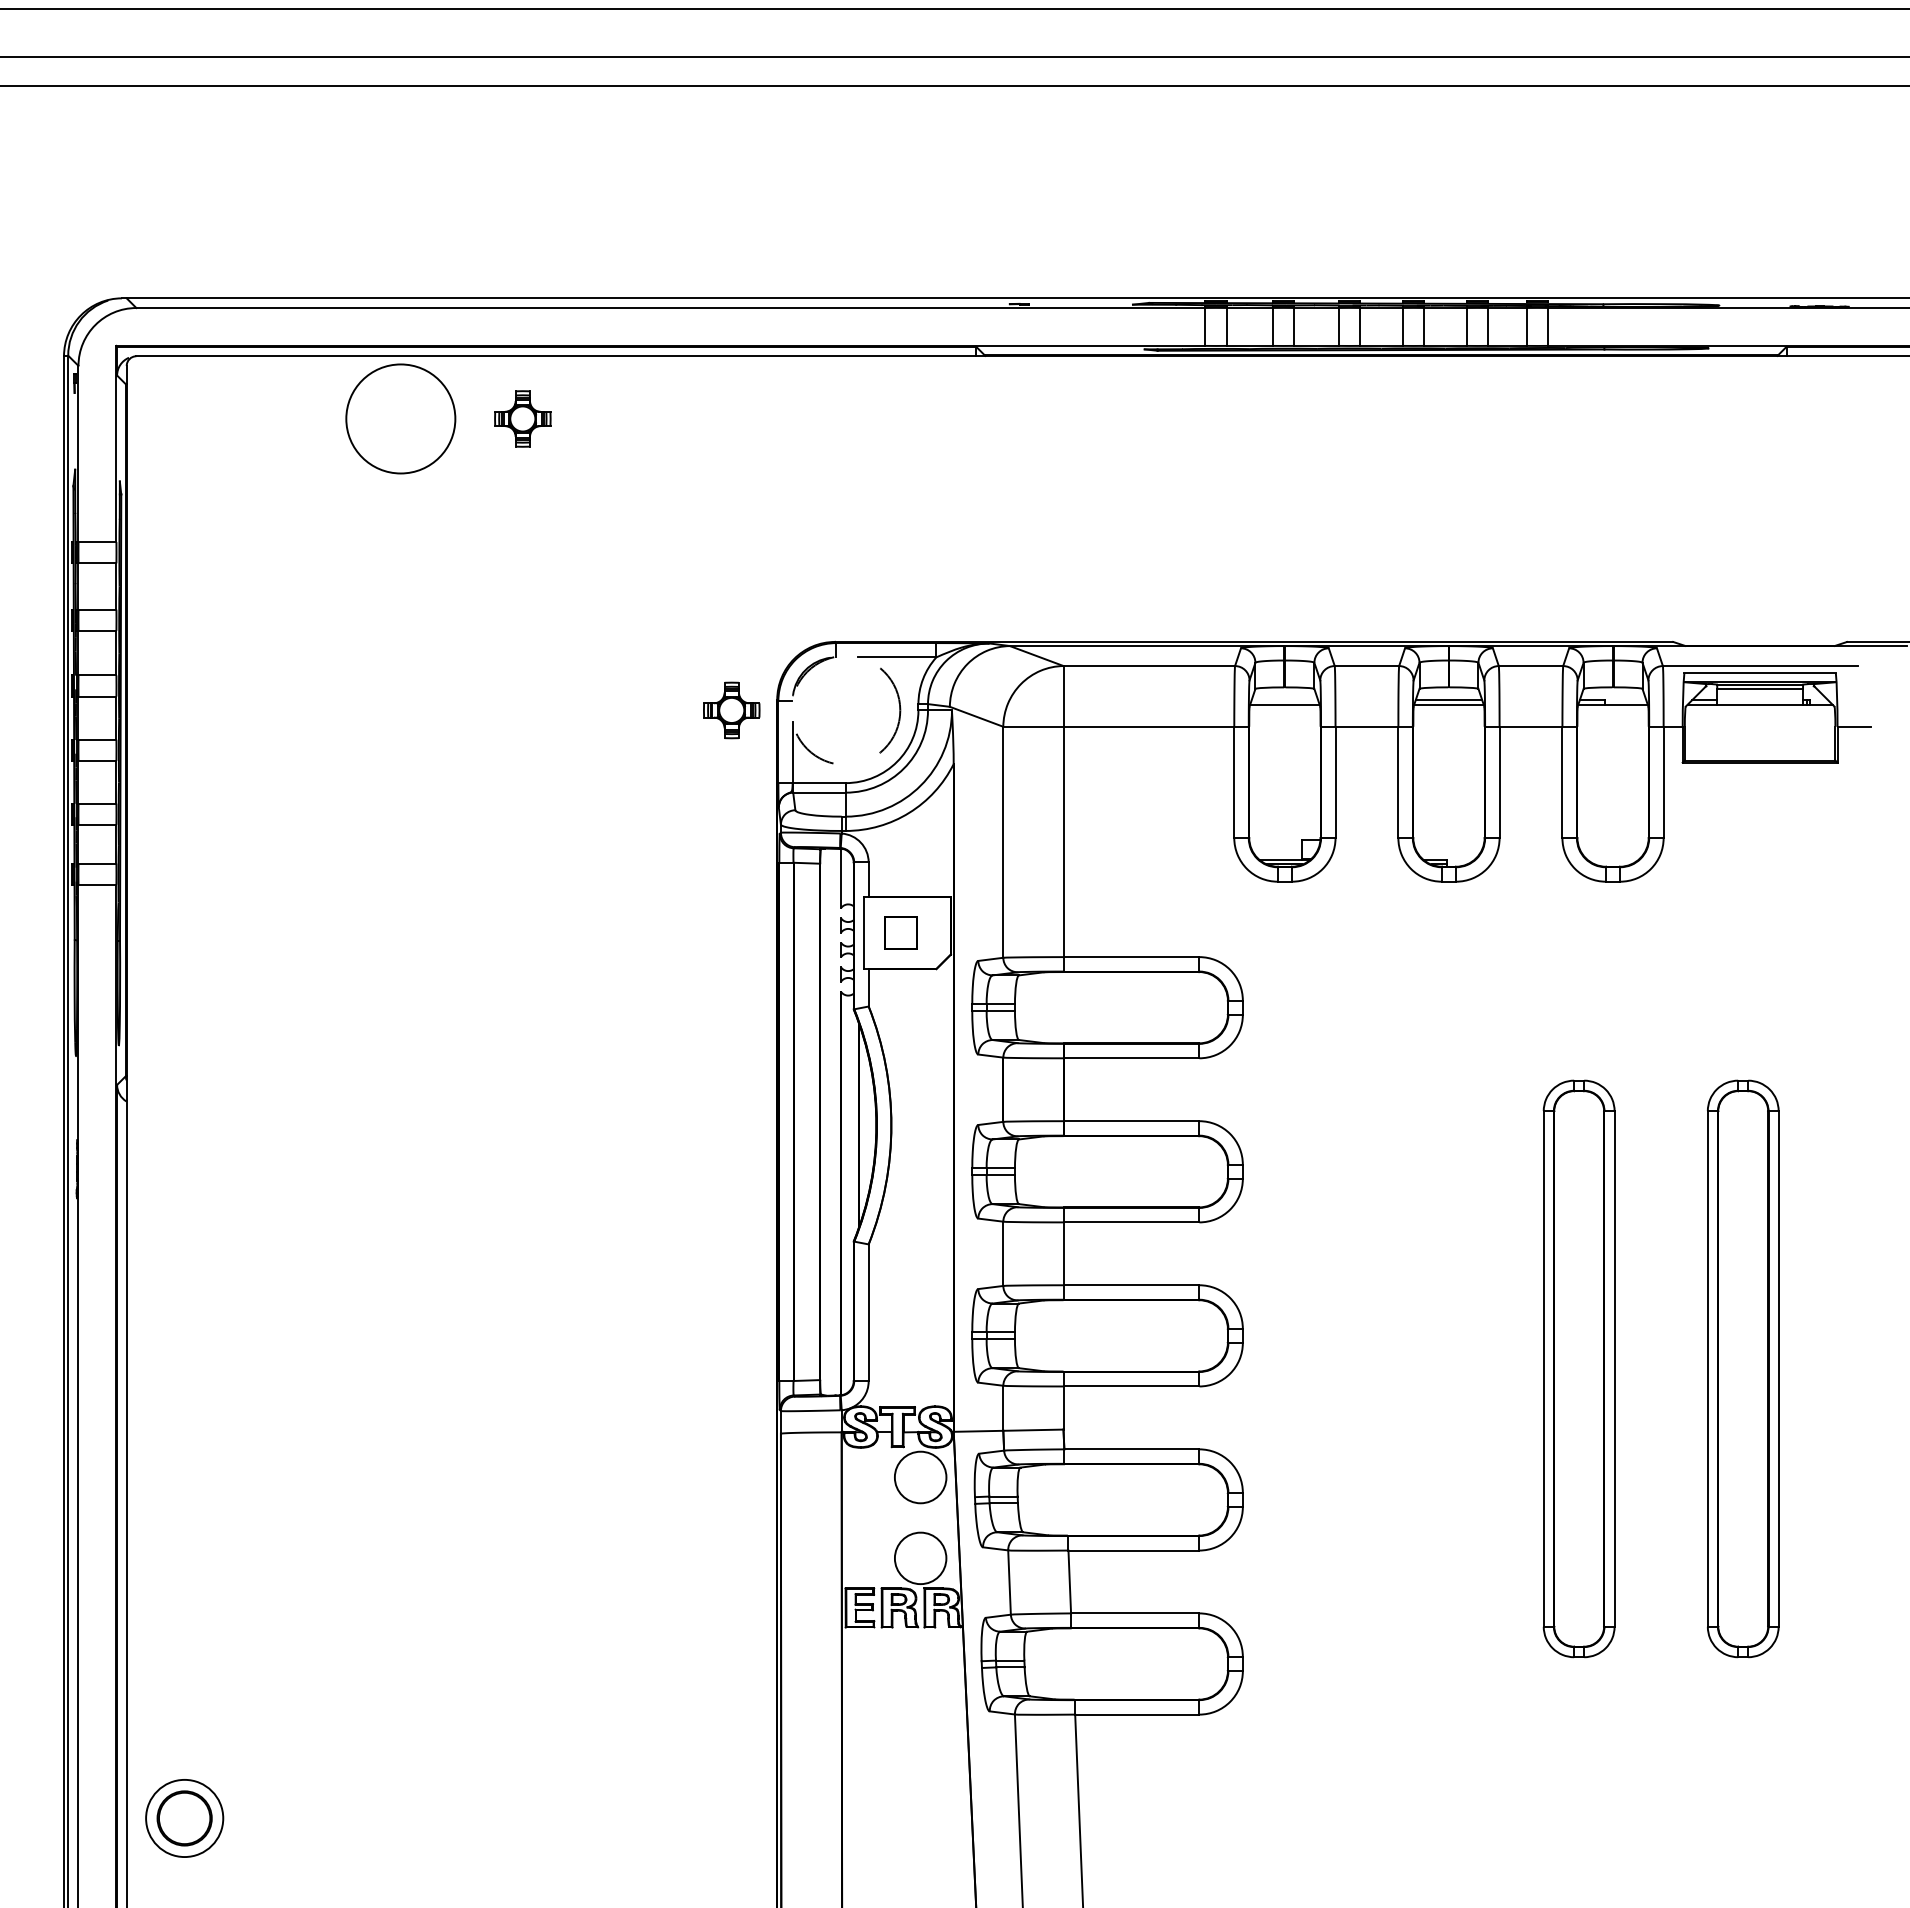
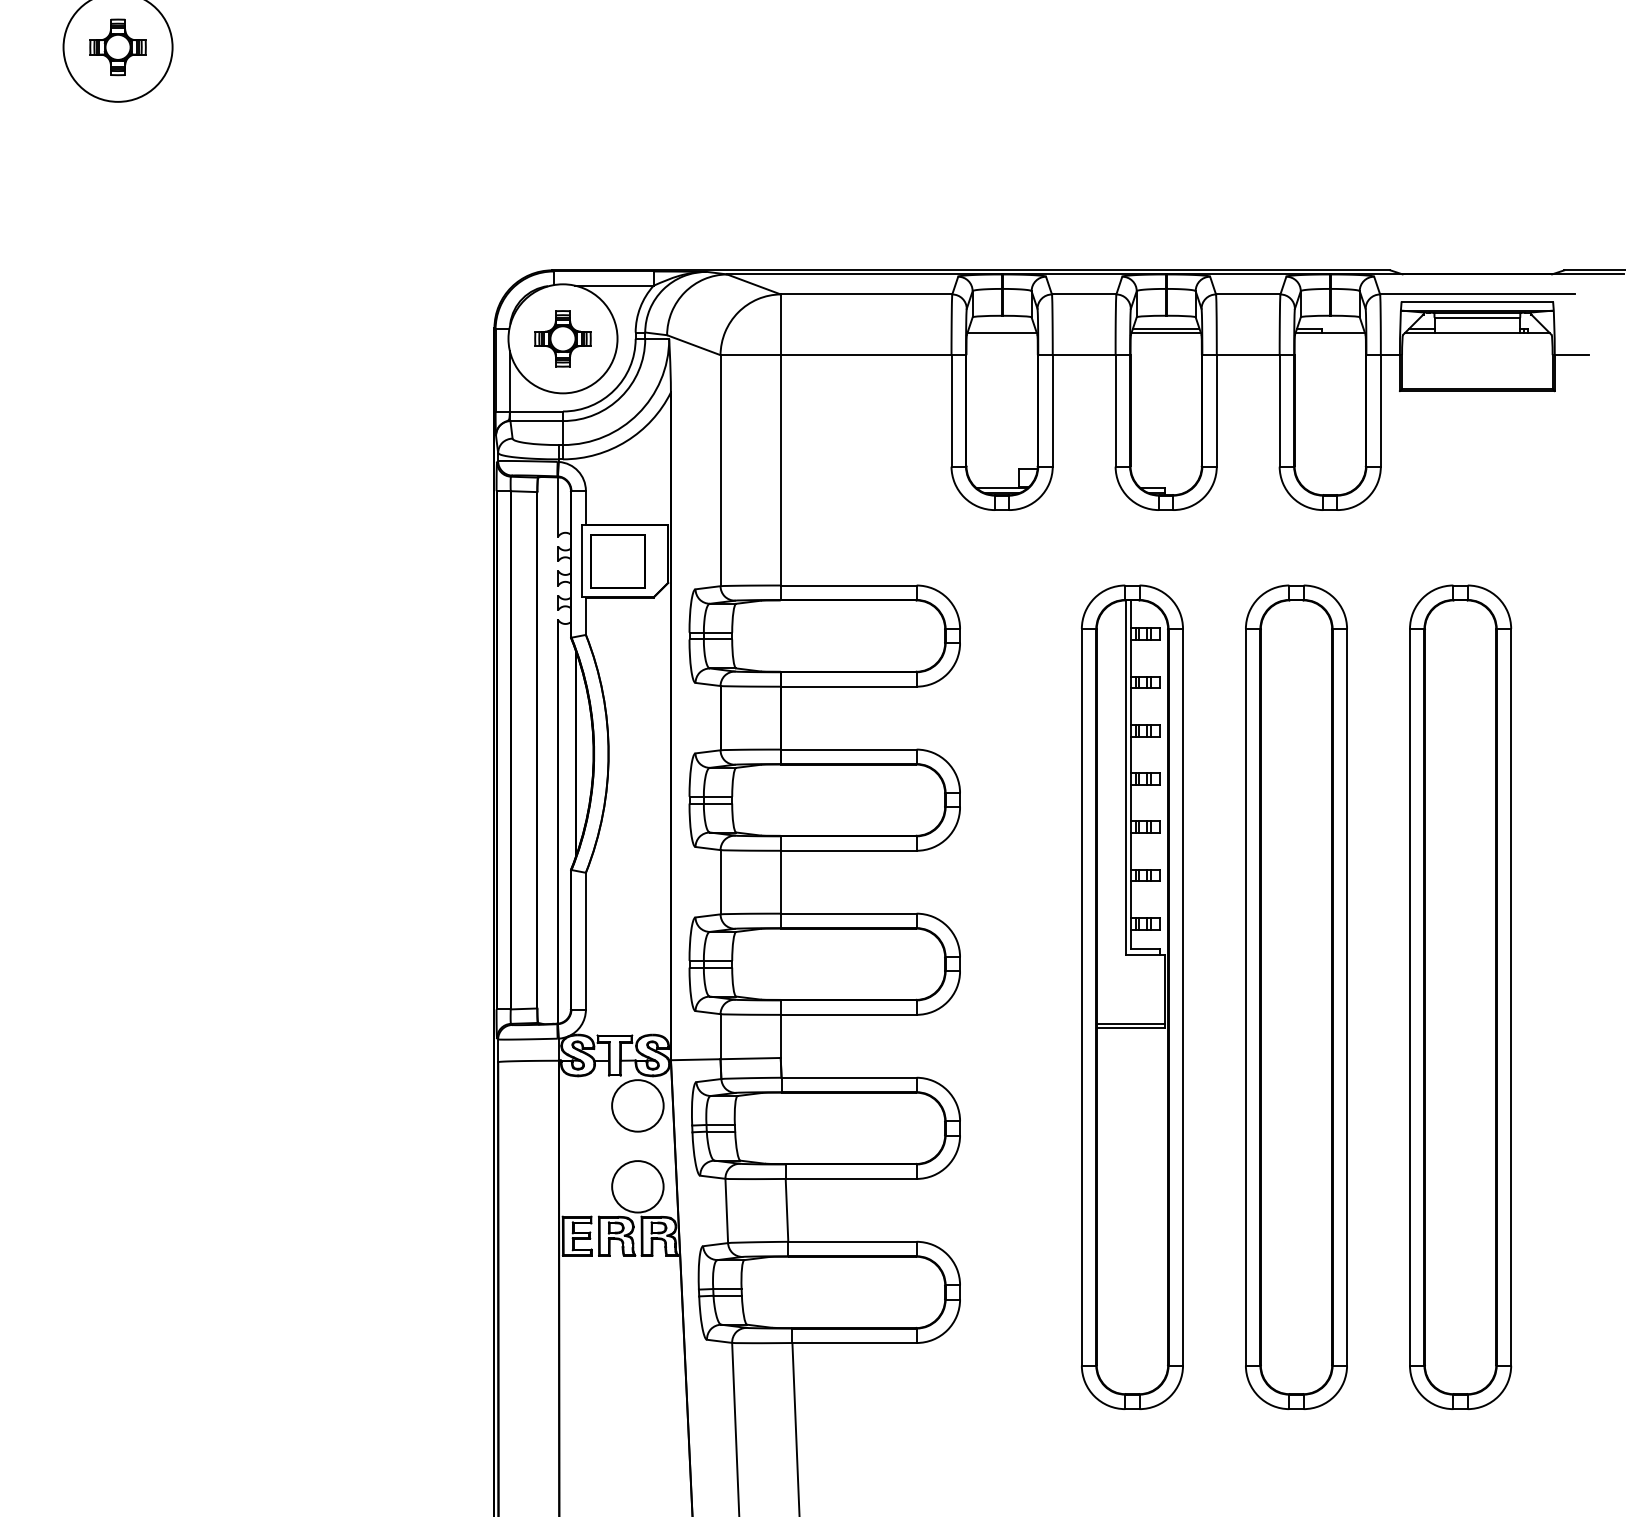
part: (522, 418) -> (117, 46), moved
circle: (845, 709) -> (562, 337), dashed -> solid
part: (731, 710) -> (562, 338), moved
part: (900, 932) -> (617, 560), size x1.67
part: (1414, 1368) -> (1131, 996), added
part: (1578, 1368) -> (1295, 996), size x1.43
part: (1742, 1368) -> (1459, 996), size x1.43

